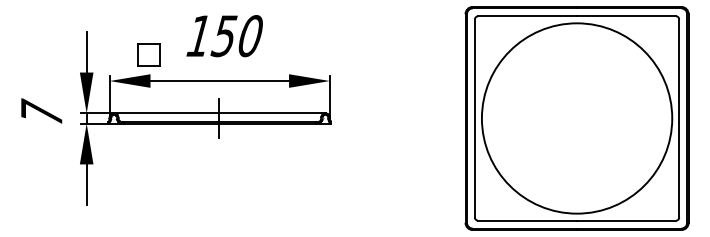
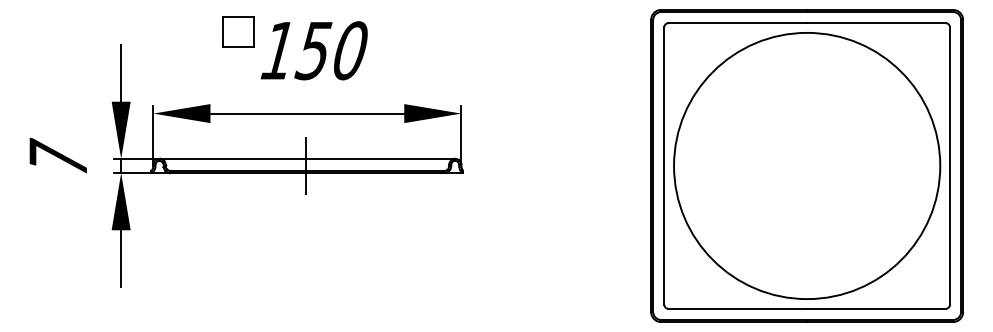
part: (149, 54) -> (238, 31), moved

